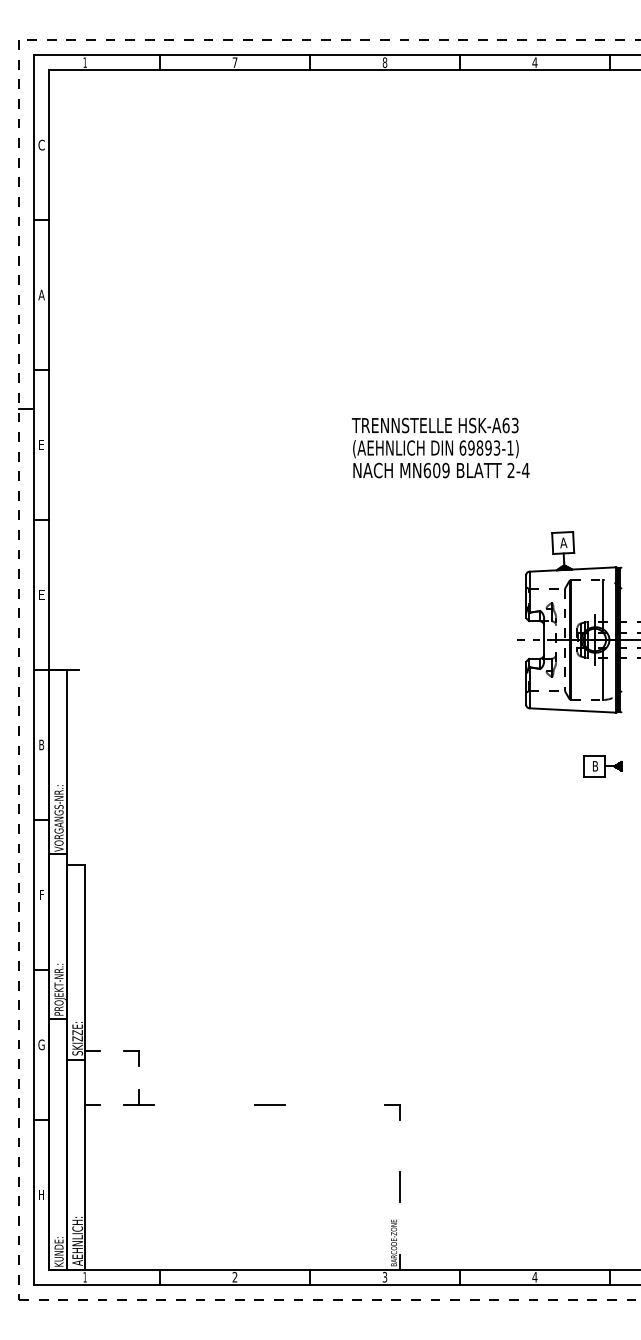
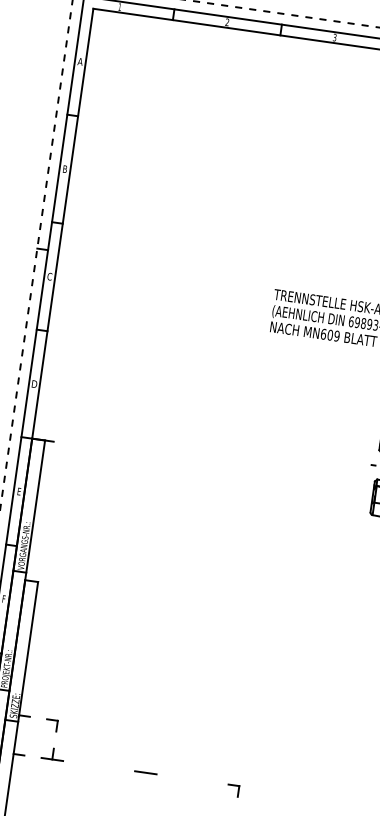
text: (234, 62) -> (227, 22), 7 -> 2
text: (384, 62) -> (334, 37), 8 -> 3
text: (41, 144) -> (80, 61), C -> A
text: (41, 294) -> (65, 168), A -> B
text: (41, 444) -> (49, 276), E -> C
text: (41, 594) -> (34, 383), E -> D
text: (41, 744) -> (19, 491), B -> E

